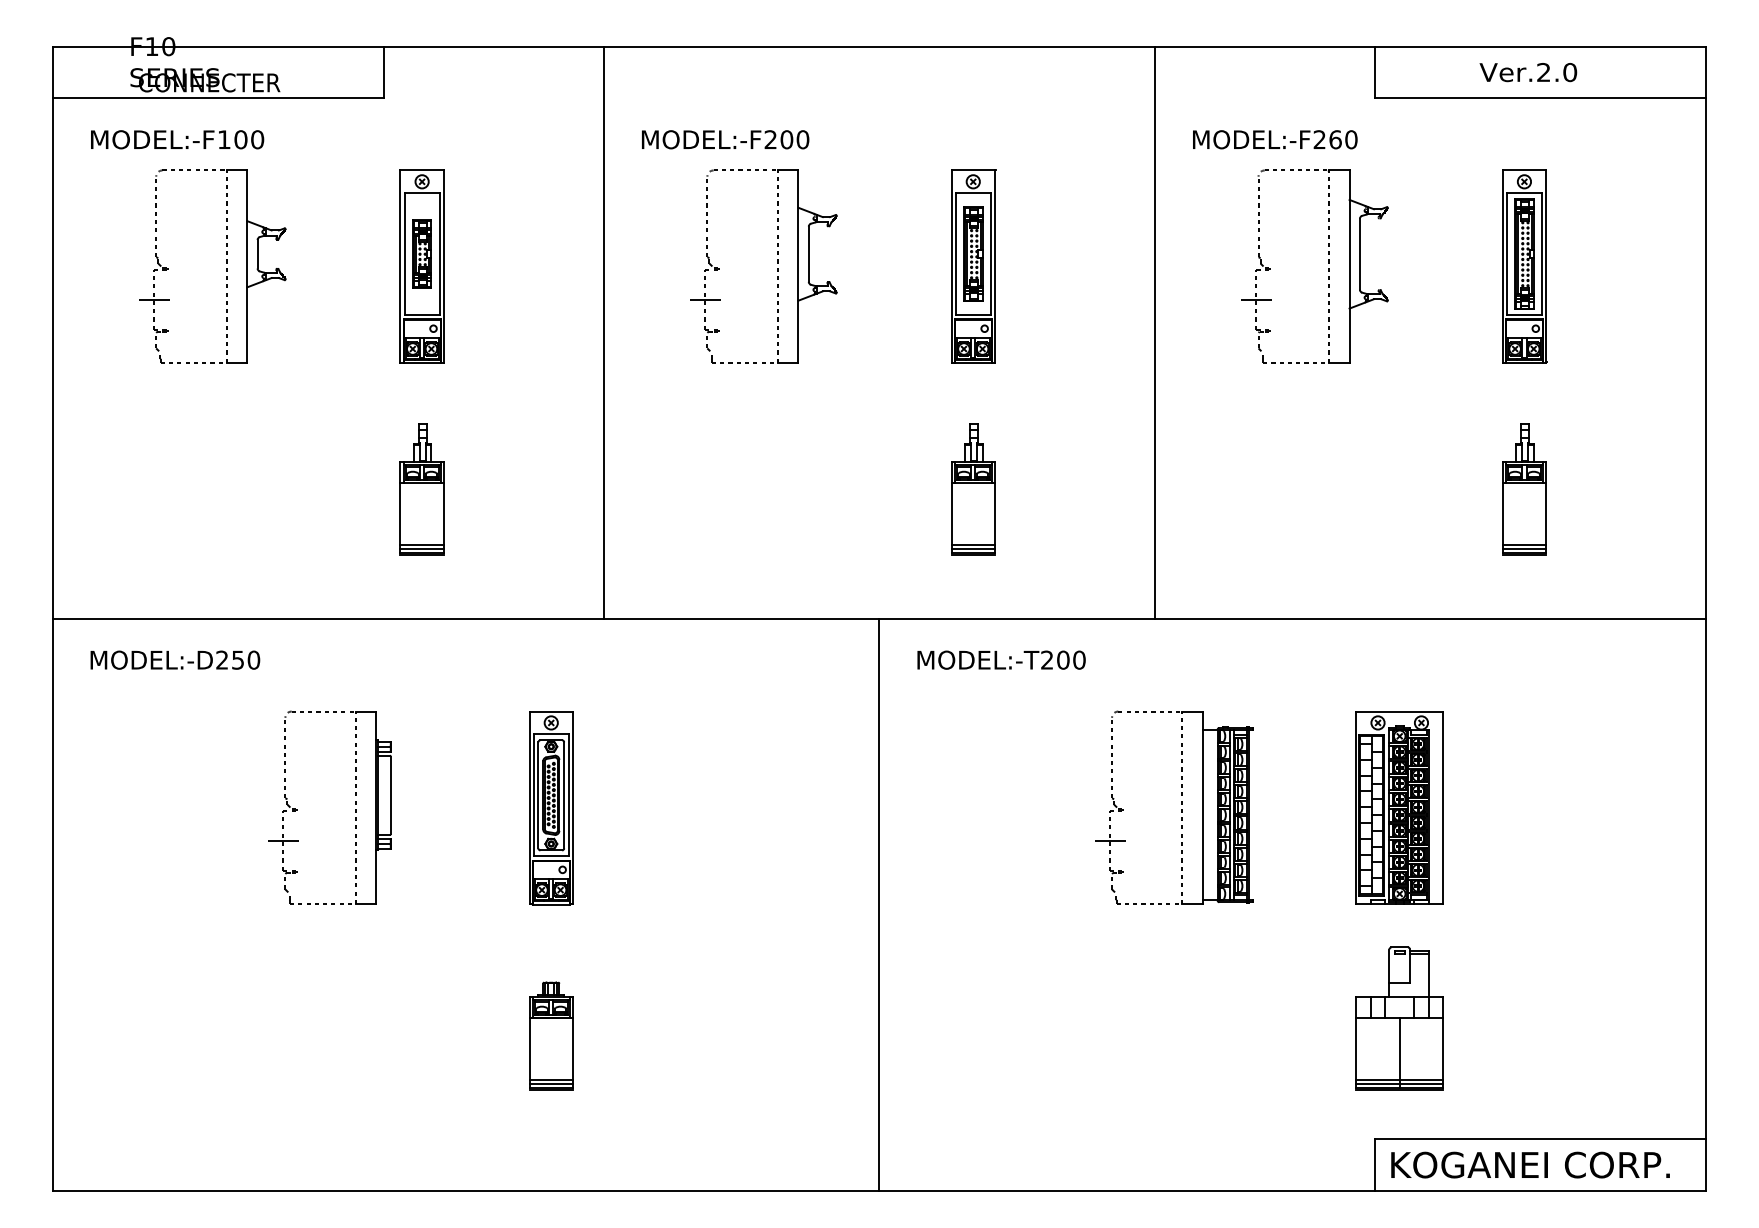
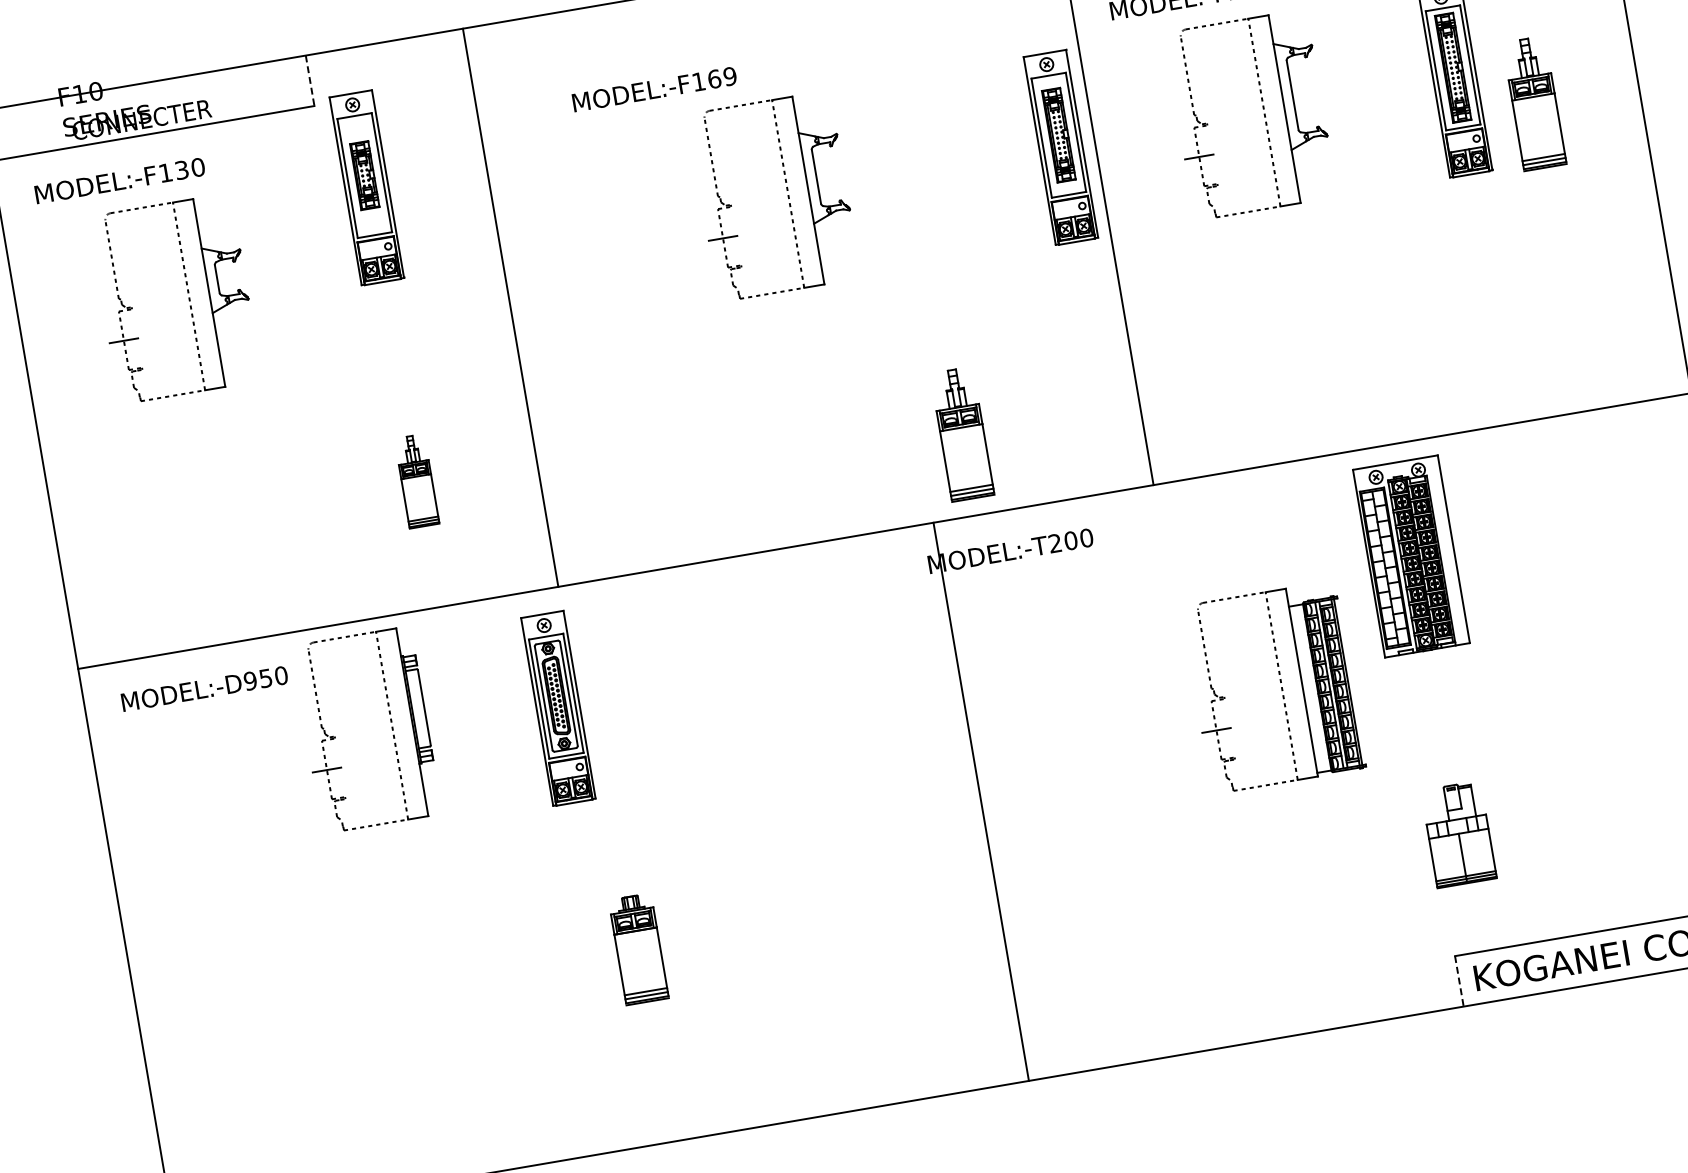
line: (383, 72) -> (309, 80), solid -> dashed
text: (240, 139) -> (181, 170), MODEL:-F100 -> MODEL:-F130
text: (786, 139) -> (714, 78), MODEL:-F200 -> MODEL:-F169
part: (421, 266) -> (366, 187), moved
part: (973, 266) -> (1061, 147), moved
part: (777, 268) -> (788, 195), moved
line: (603, 332) -> (510, 307), moved
part: (421, 489) -> (416, 481), size x0.7
part: (973, 489) -> (962, 434), moved
part: (1524, 489) -> (1534, 103), moved
text: (222, 659) -> (250, 680), MODEL:-D250 -> MODEL:-D950
part: (1399, 807) -> (1411, 556), moved
part: (551, 808) -> (558, 708), moved
part: (355, 809) -> (392, 727), moved
part: (1181, 809) -> (1281, 687), moved
line: (879, 904) -> (981, 801), moved
part: (1399, 1018) -> (1458, 834), size x0.7
part: (551, 1035) -> (638, 948), moved
line: (1375, 1165) -> (1459, 981), solid -> dashed

